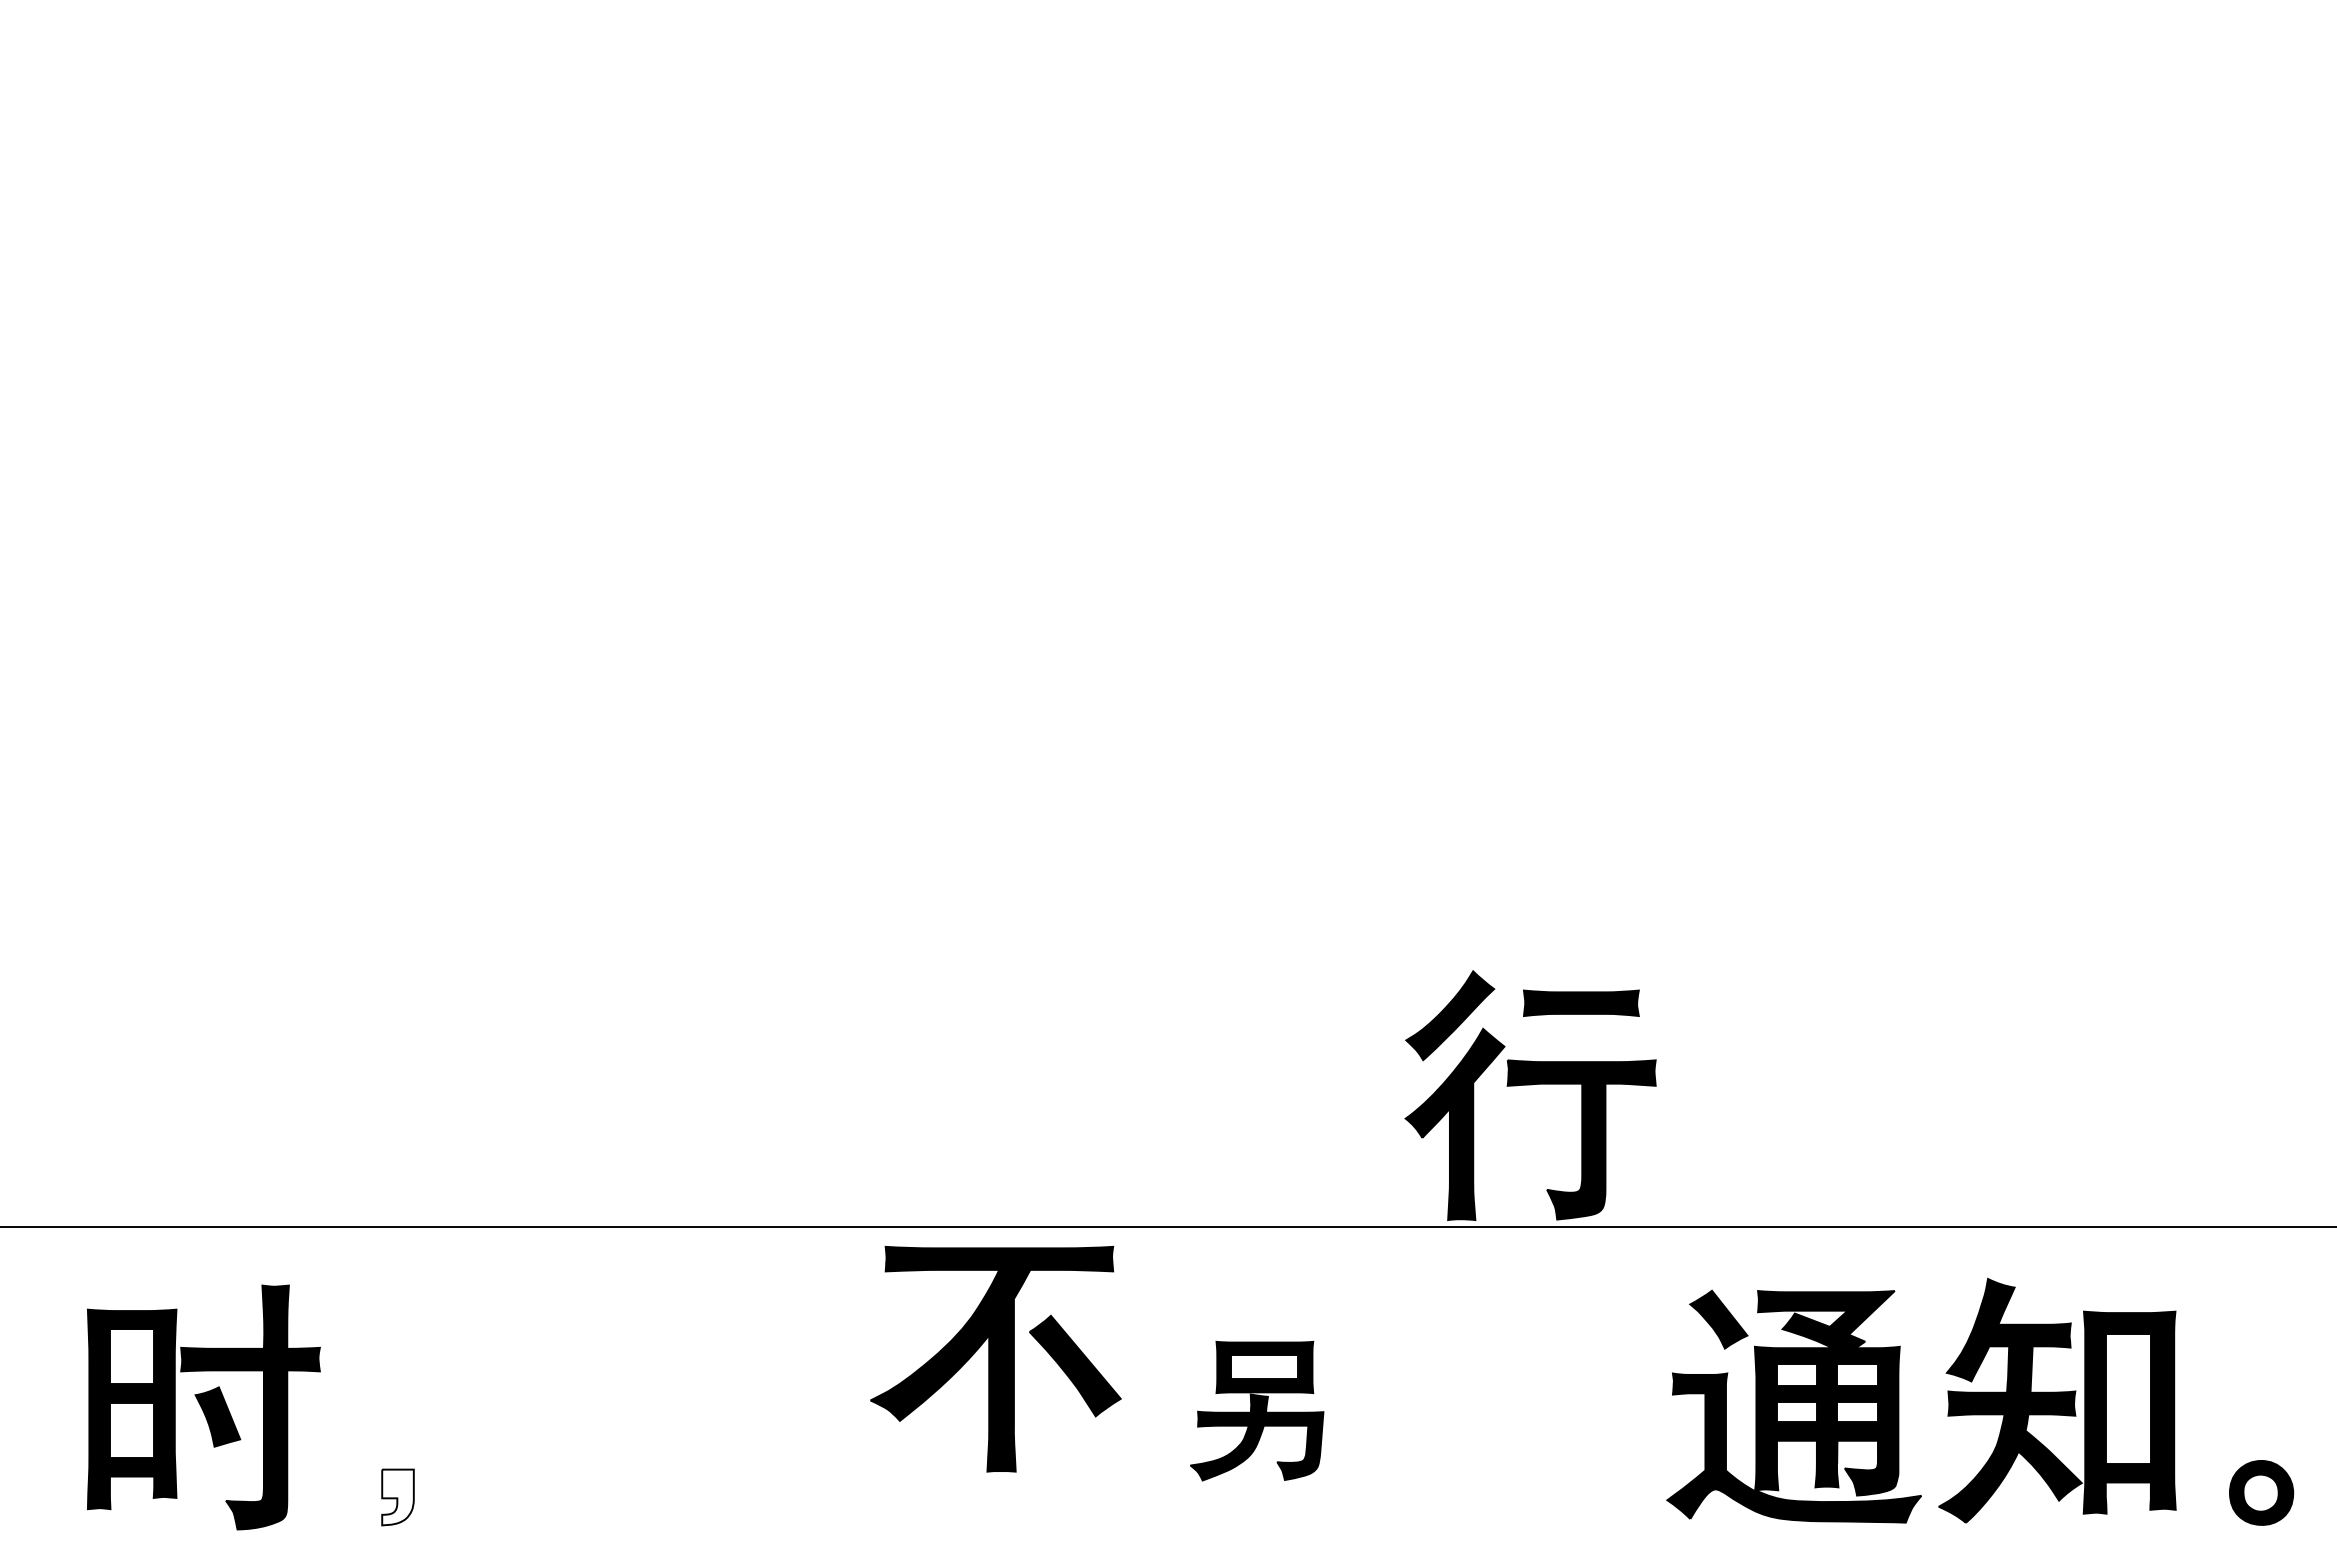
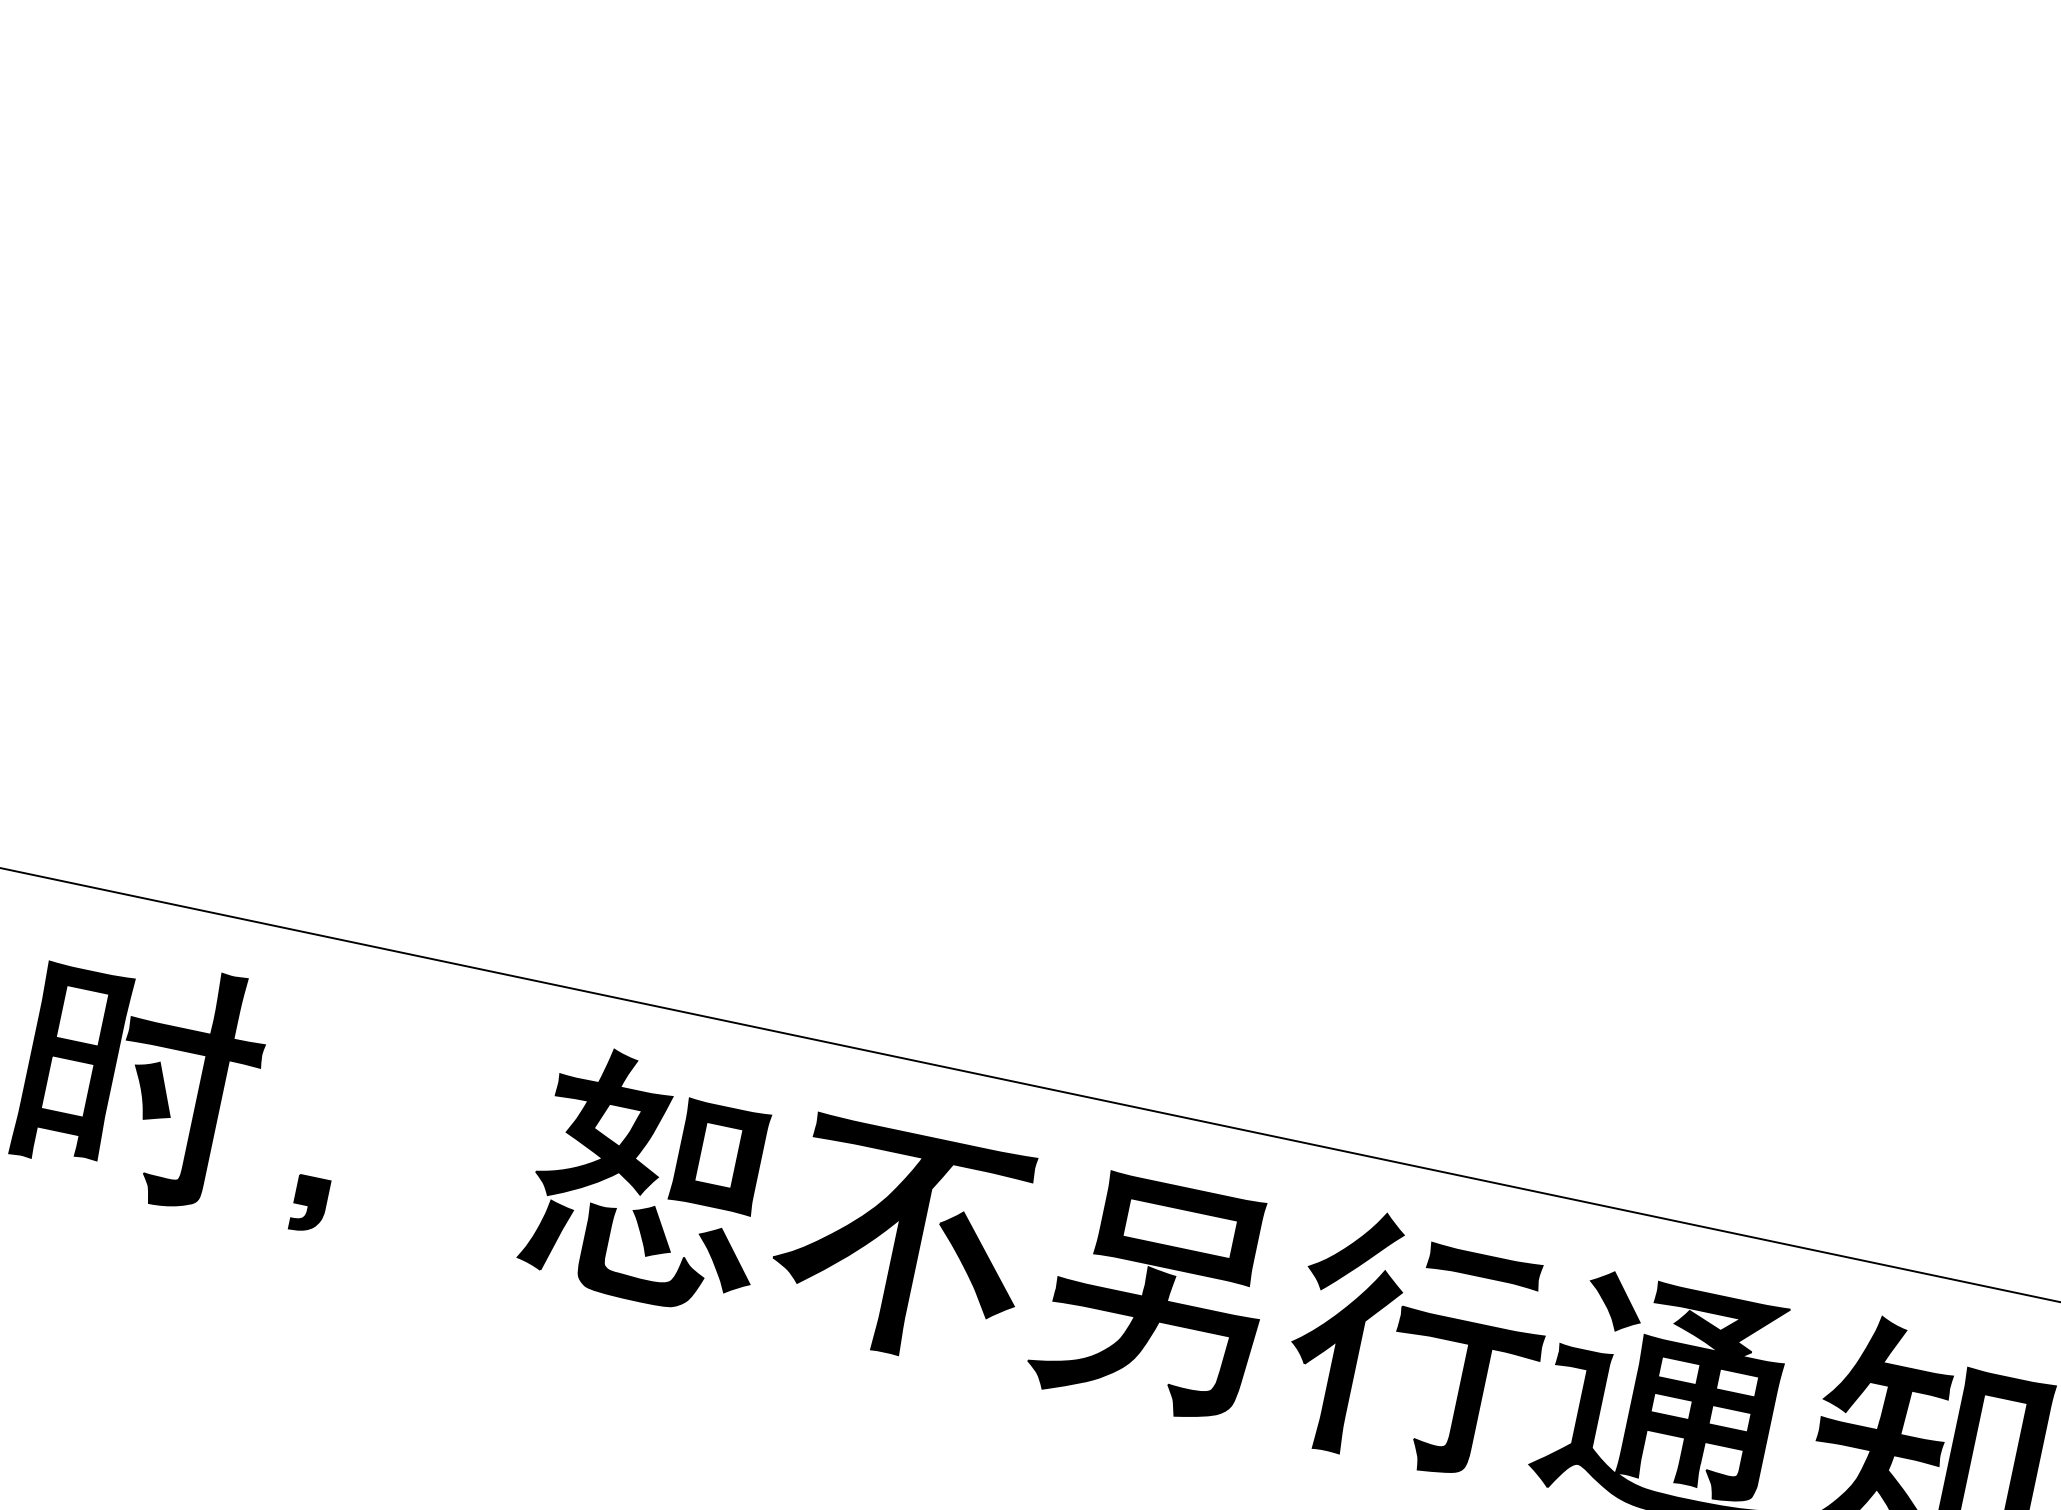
part: (1530, 1085) -> (1419, 1335), moved
part: (995, 1358) -> (901, 1242), moved
part: (734, 1401) -> (652, 1180), added
part: (1256, 1410) -> (1152, 1295), size x1.67
fill: (397, 1497) -> (309, 1204), added

